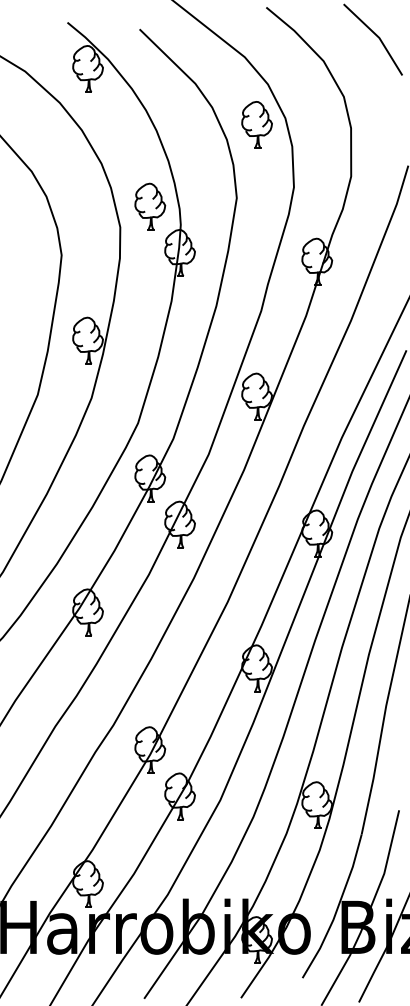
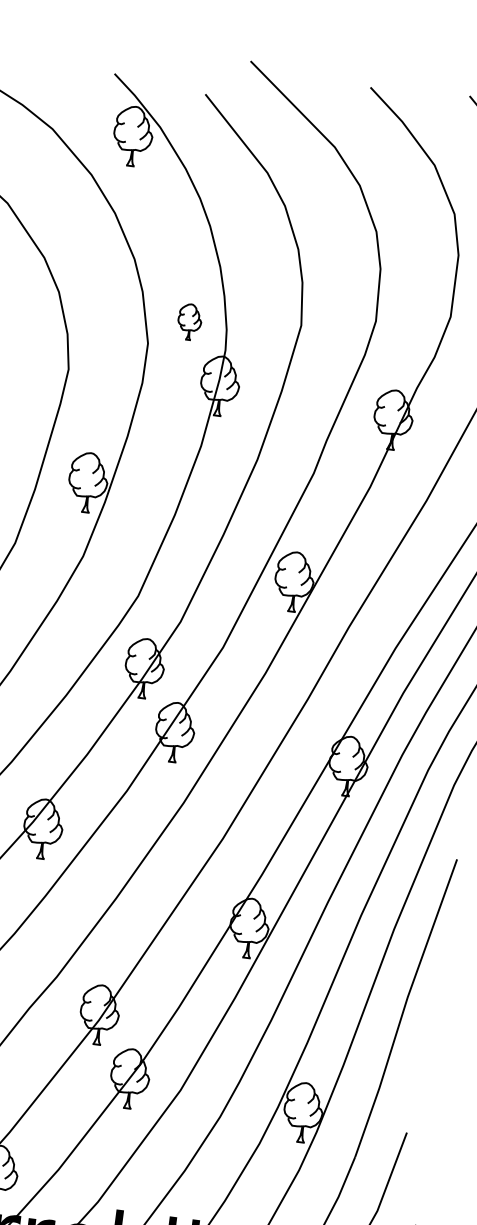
part: (256, 124) -> (338, 234), removed
part: (150, 206) -> (189, 321), size x0.6

